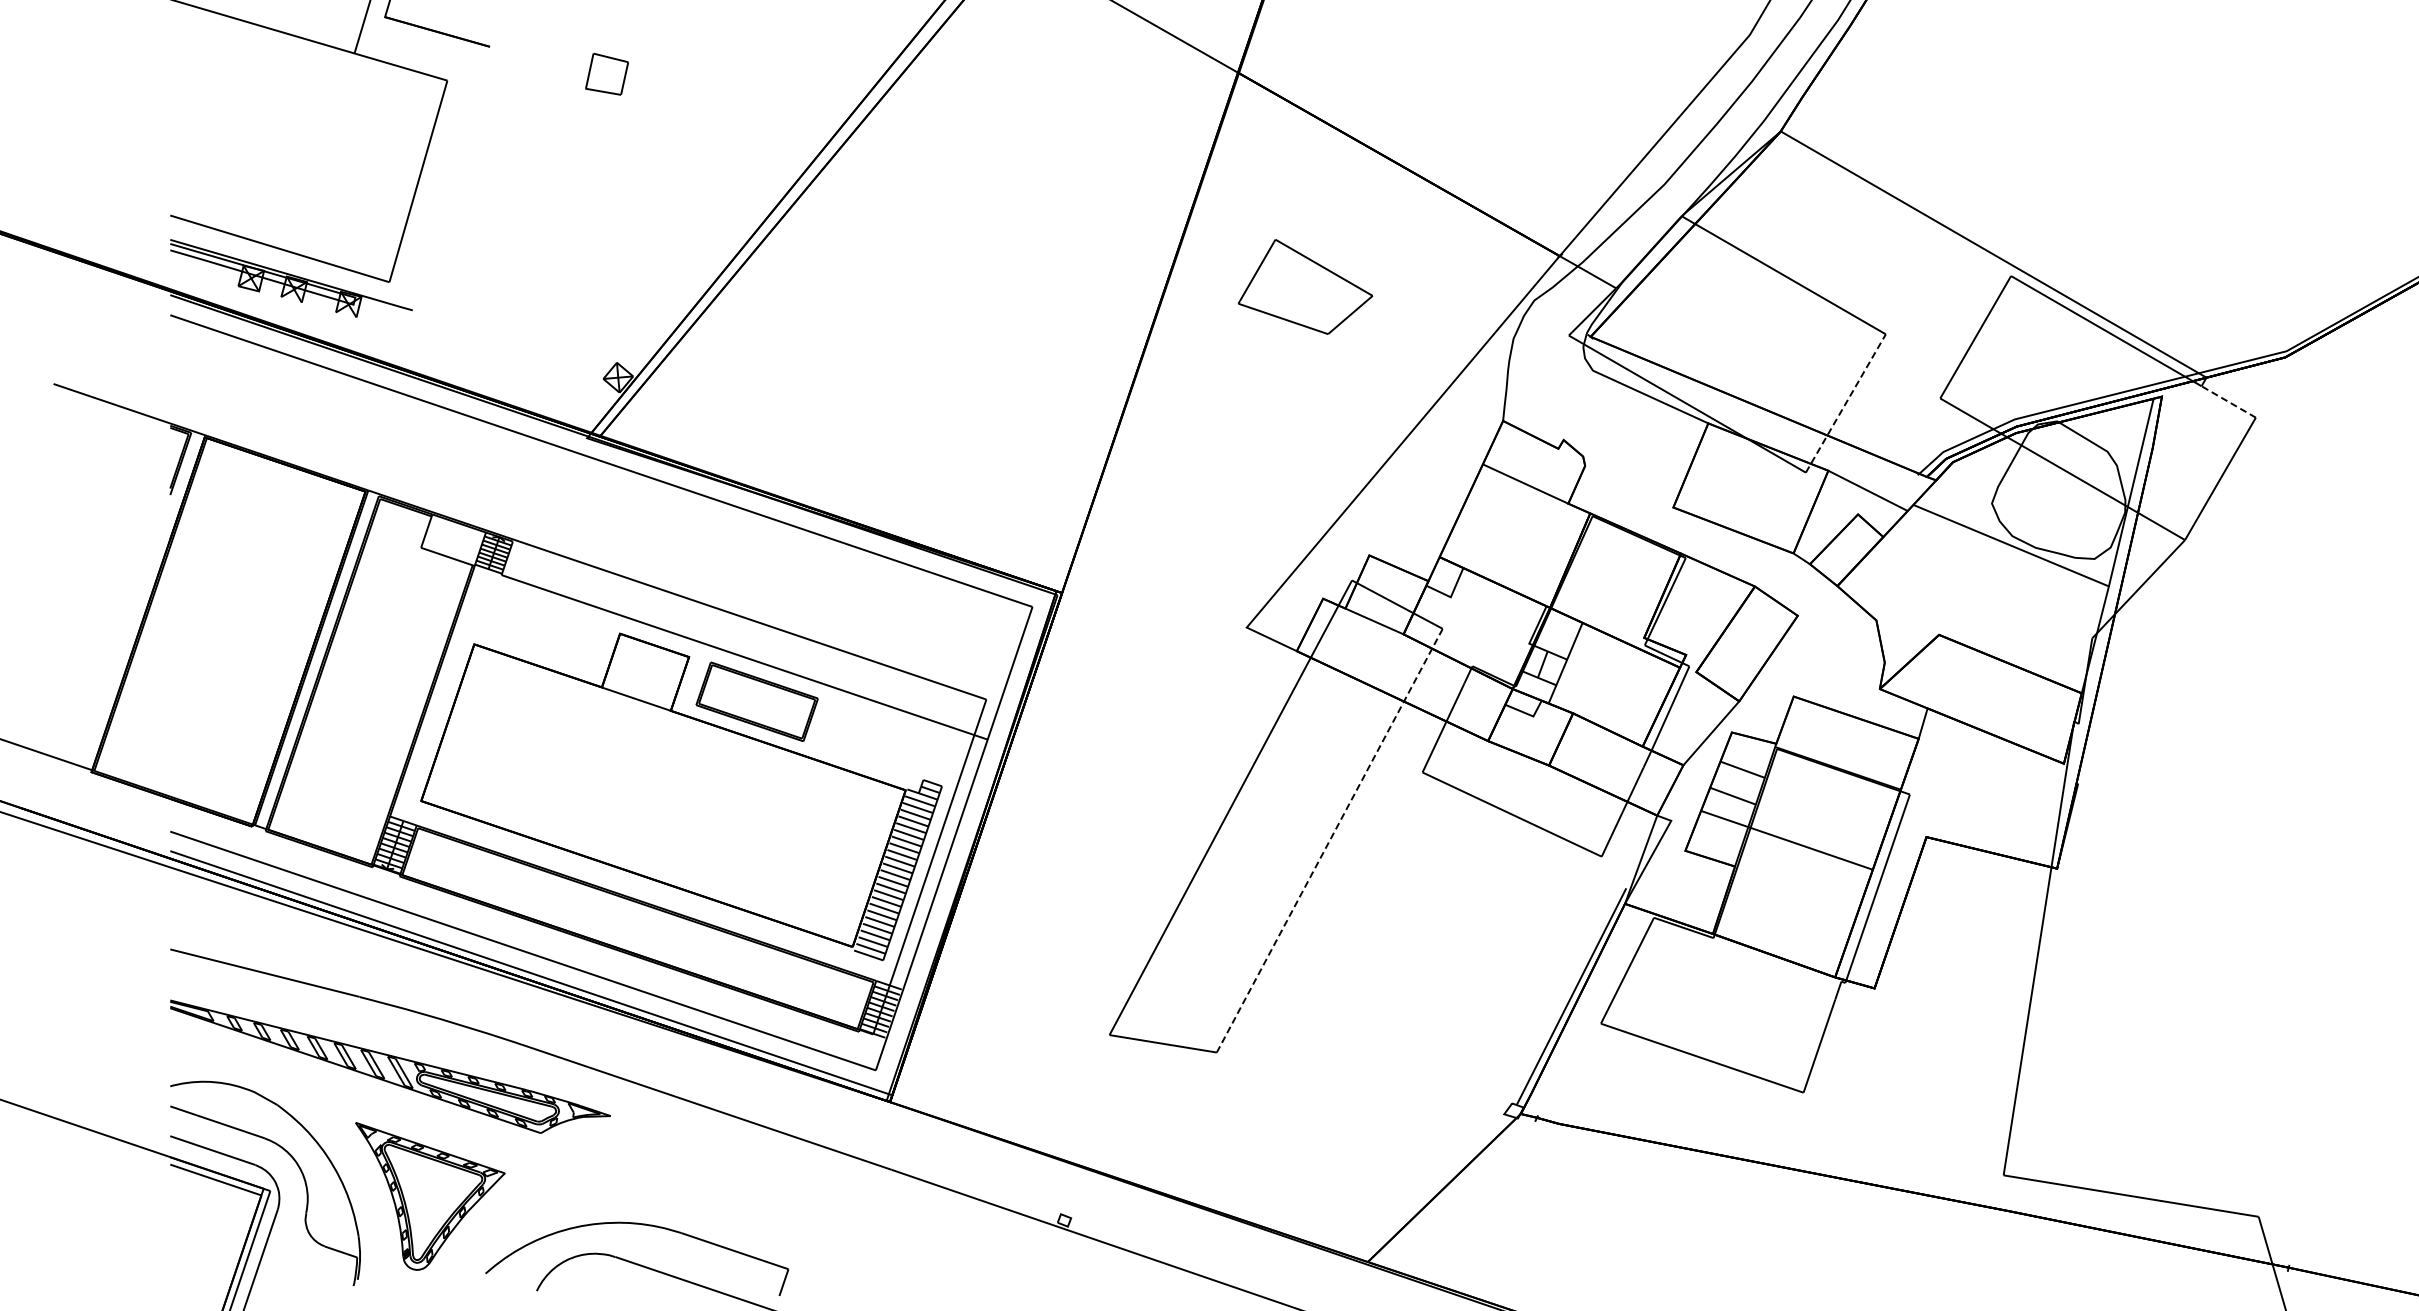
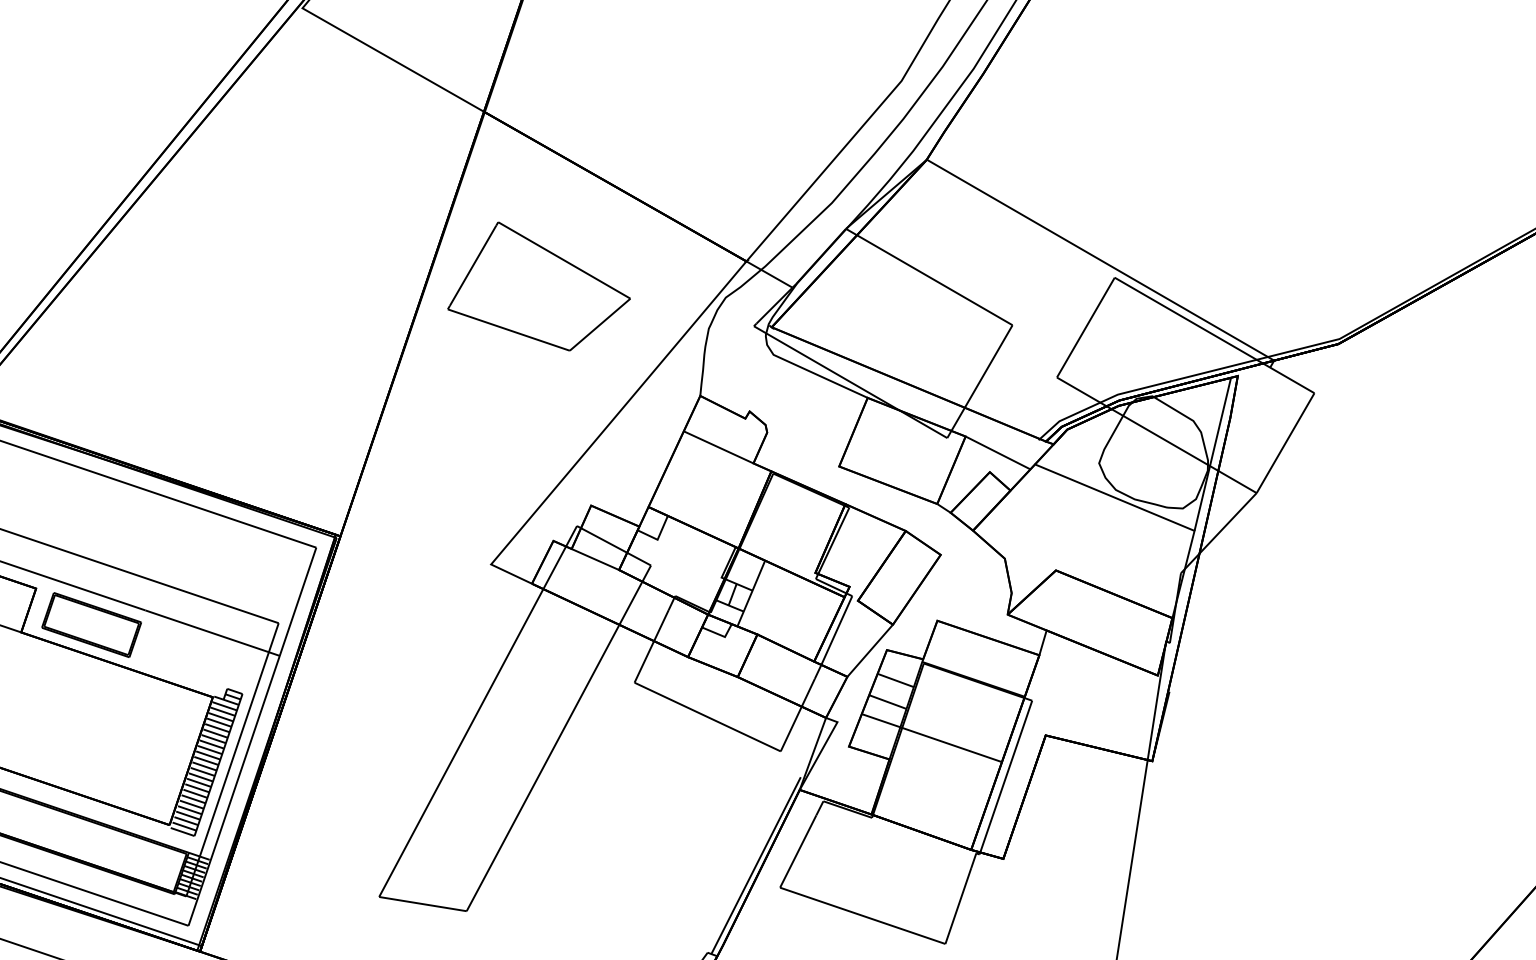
part: (1305, 286) -> (539, 286), size x1.67
line: (2228, 401) -> (1292, 380), dashed -> solid
line: (1845, 403) -> (979, 381), dashed -> solid
line: (1330, 840) -> (559, 738), dashed -> solid

